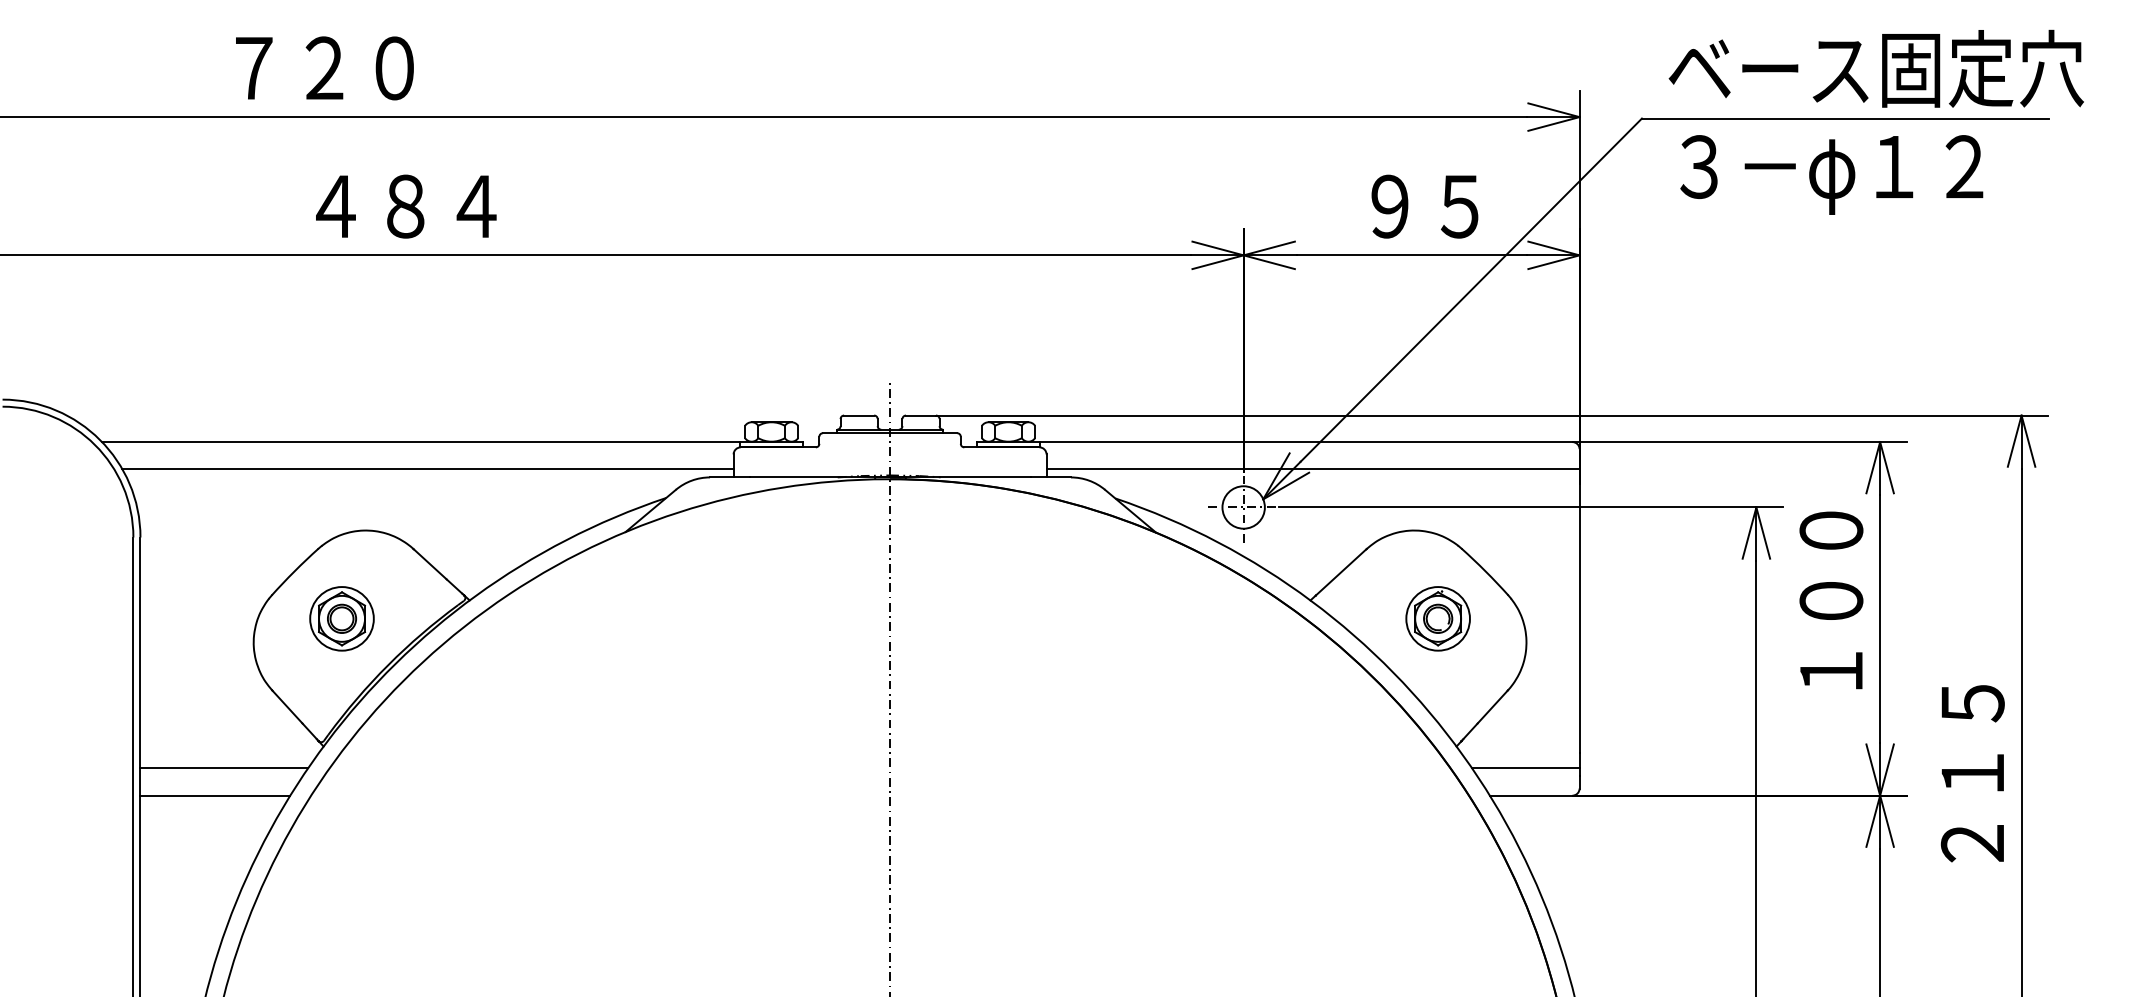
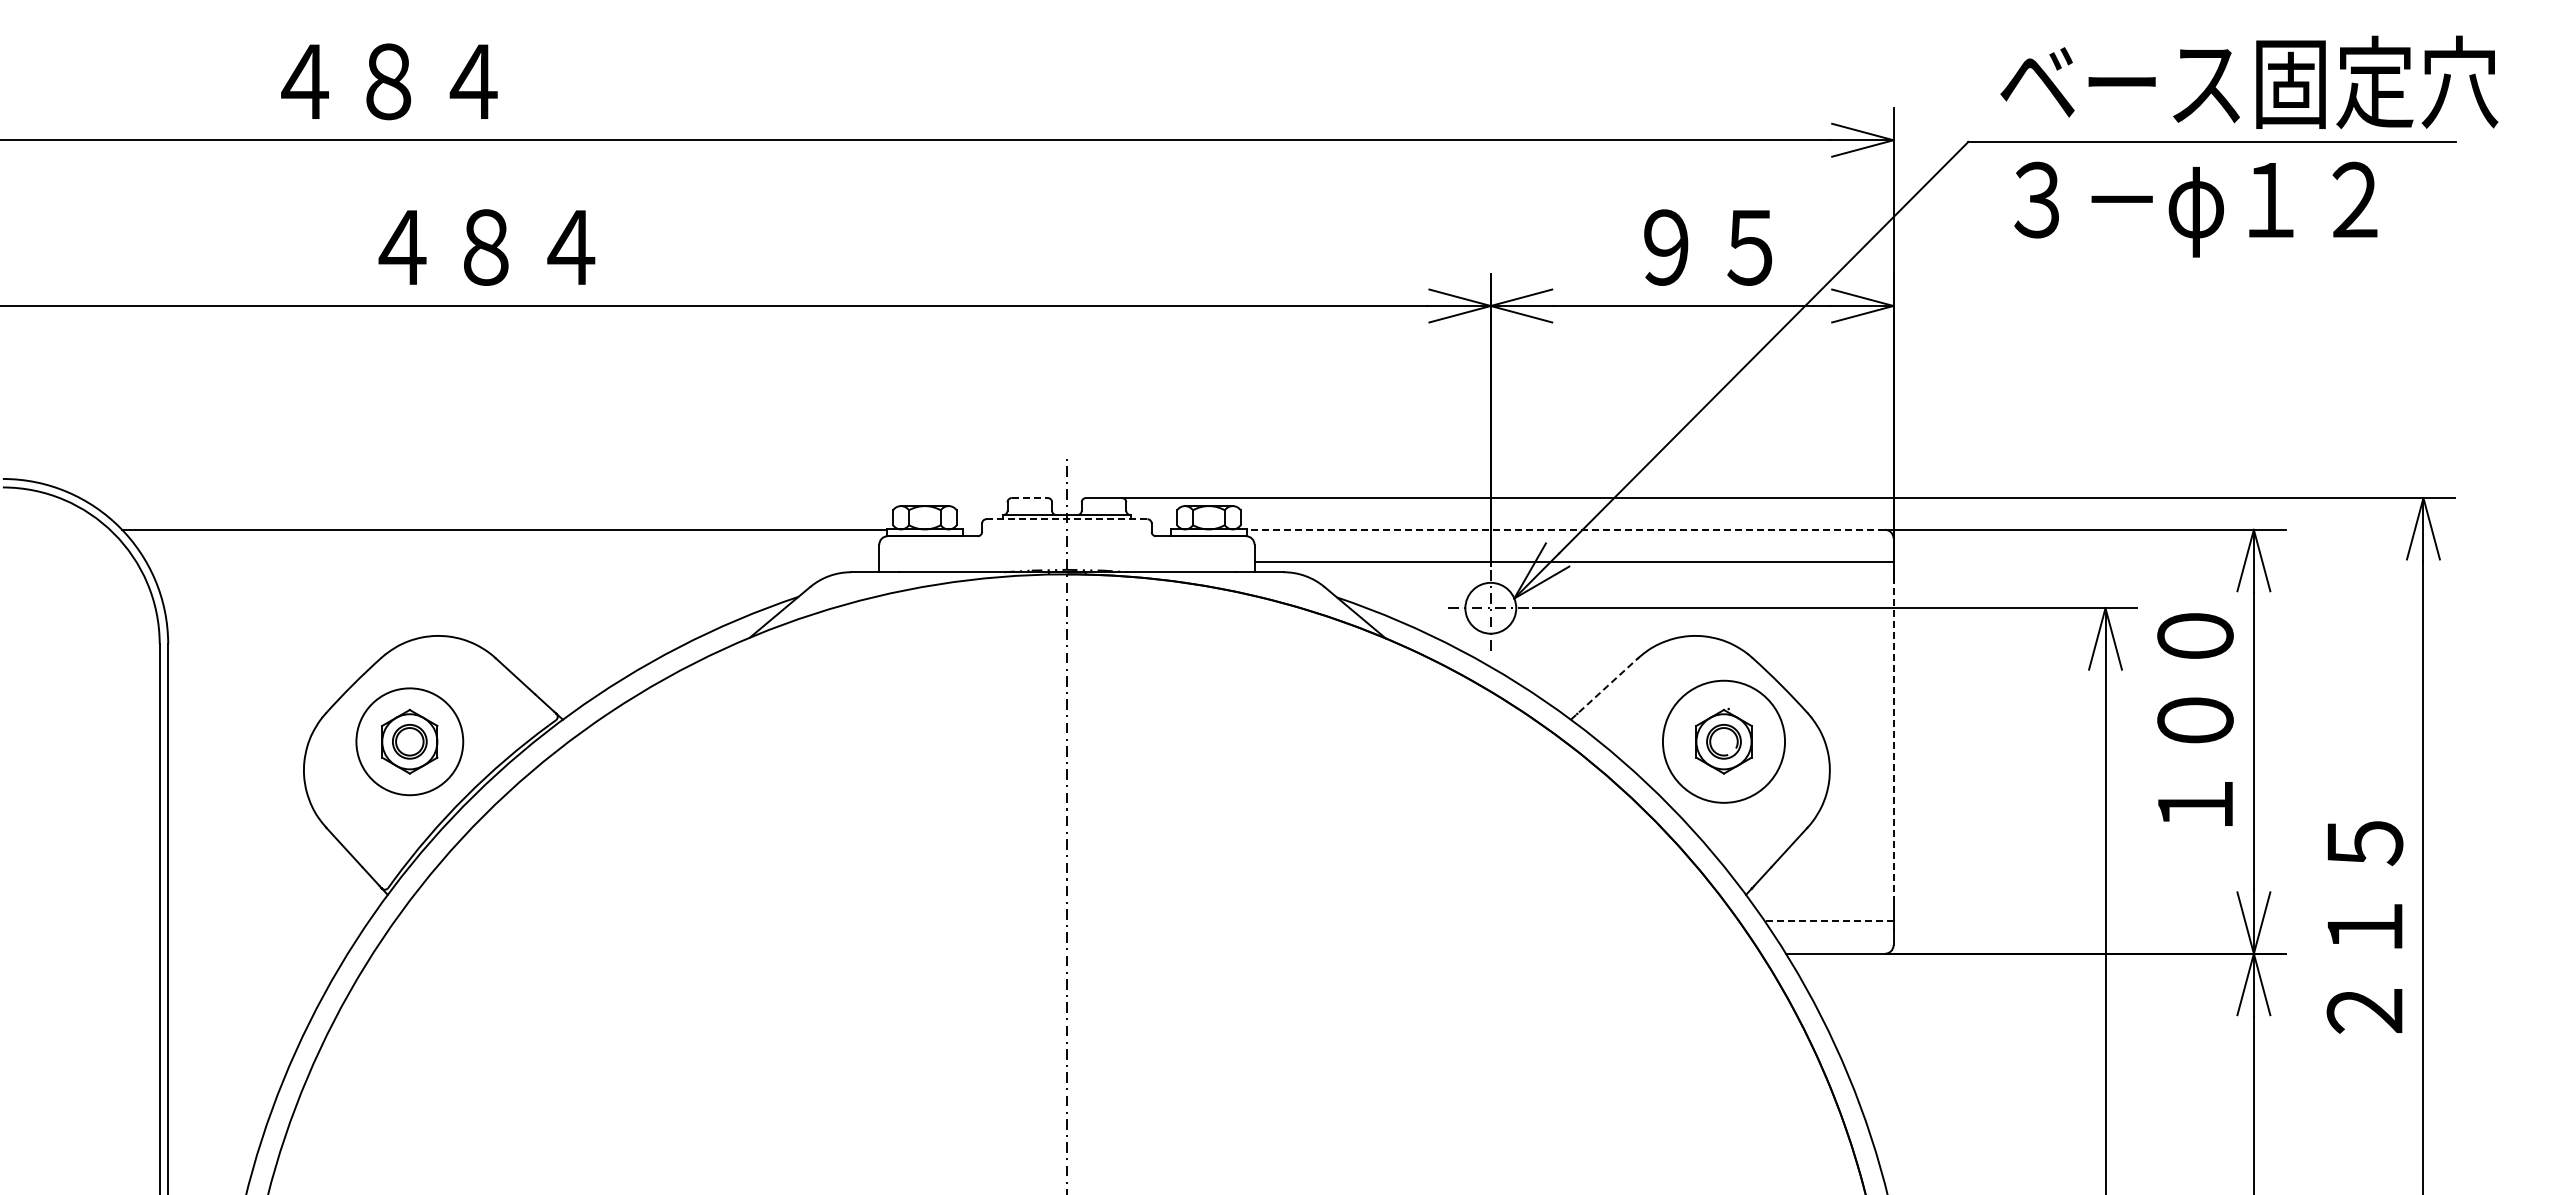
text: (325, 68) -> (389, 81), ７２０ -> ４８４
line: (859, 415) -> (1030, 498), solid -> dashed
line: (889, 433) -> (1066, 519), solid -> dashed
line: (1306, 441) -> (1566, 529), solid -> dashed
line: (427, 469) -> (512, 562), removed
line: (1338, 574) -> (1604, 688), solid -> dashed
circle: (341, 618) -> (409, 741), size x1.4
circle: (1437, 618) -> (1723, 741), size x1.6
line: (1579, 618) -> (1893, 741), solid -> dashed
line: (224, 768) -> (268, 921), removed
line: (1525, 768) -> (1828, 921), solid -> dashed
line: (214, 795) -> (257, 953), removed

